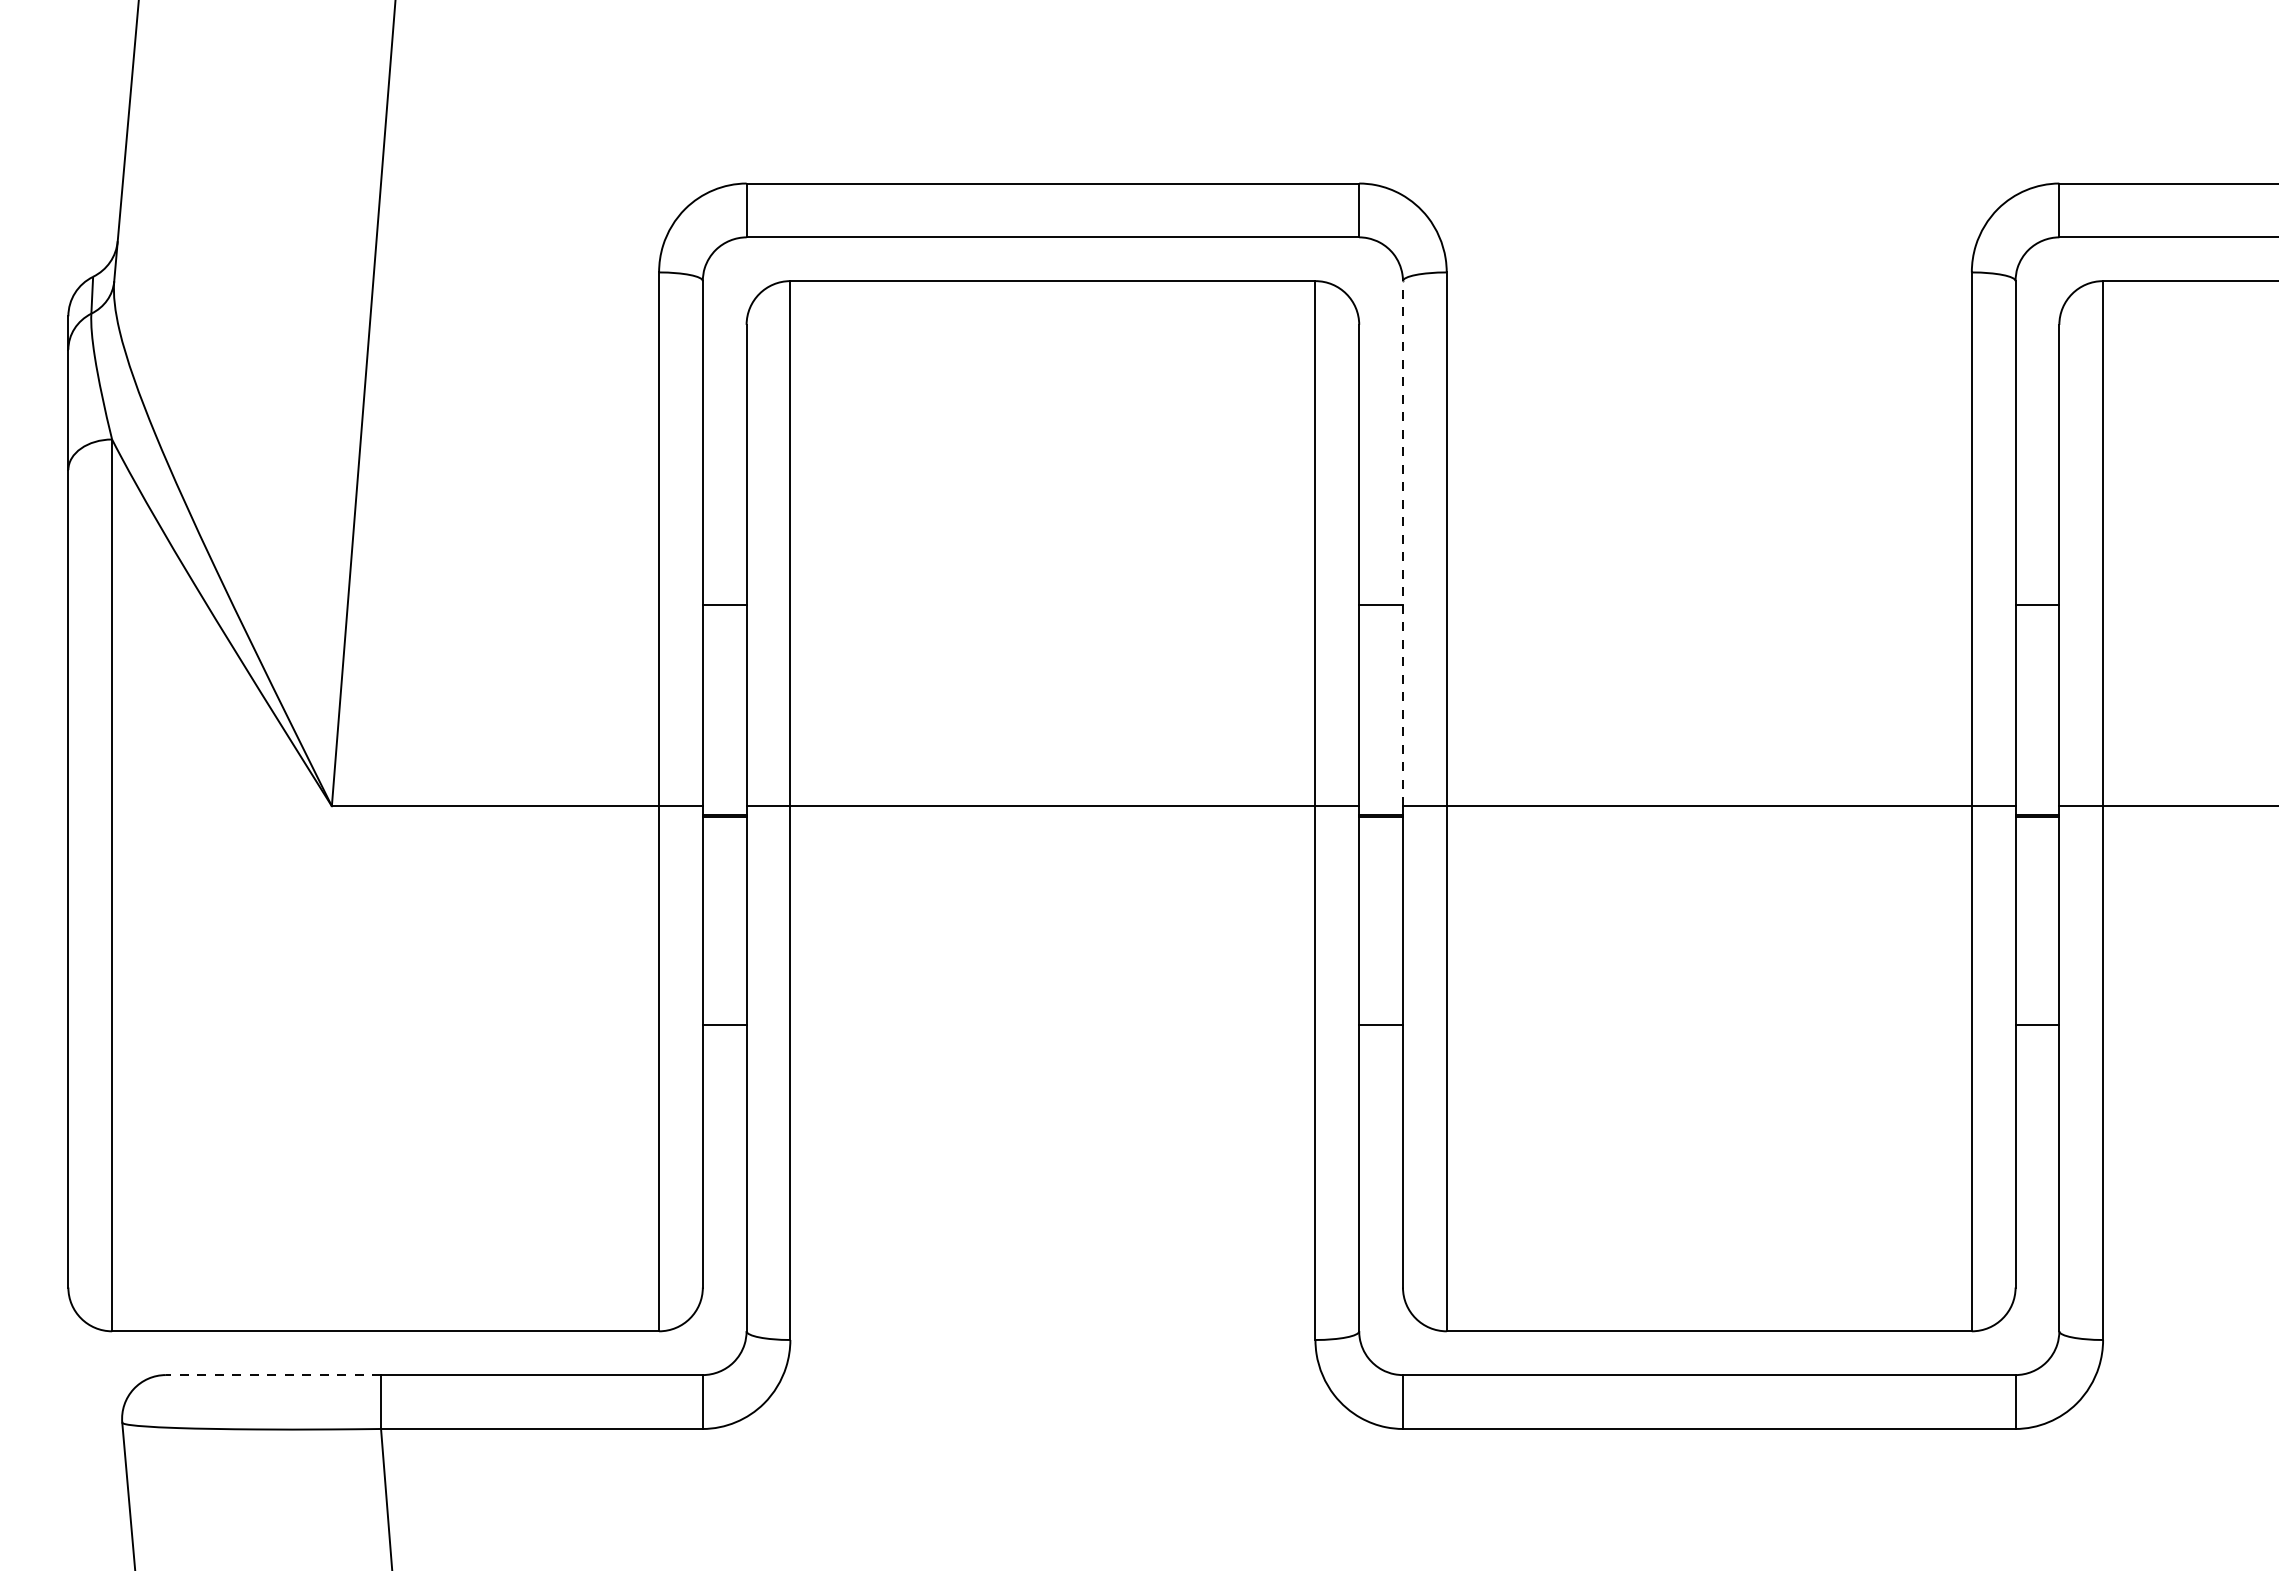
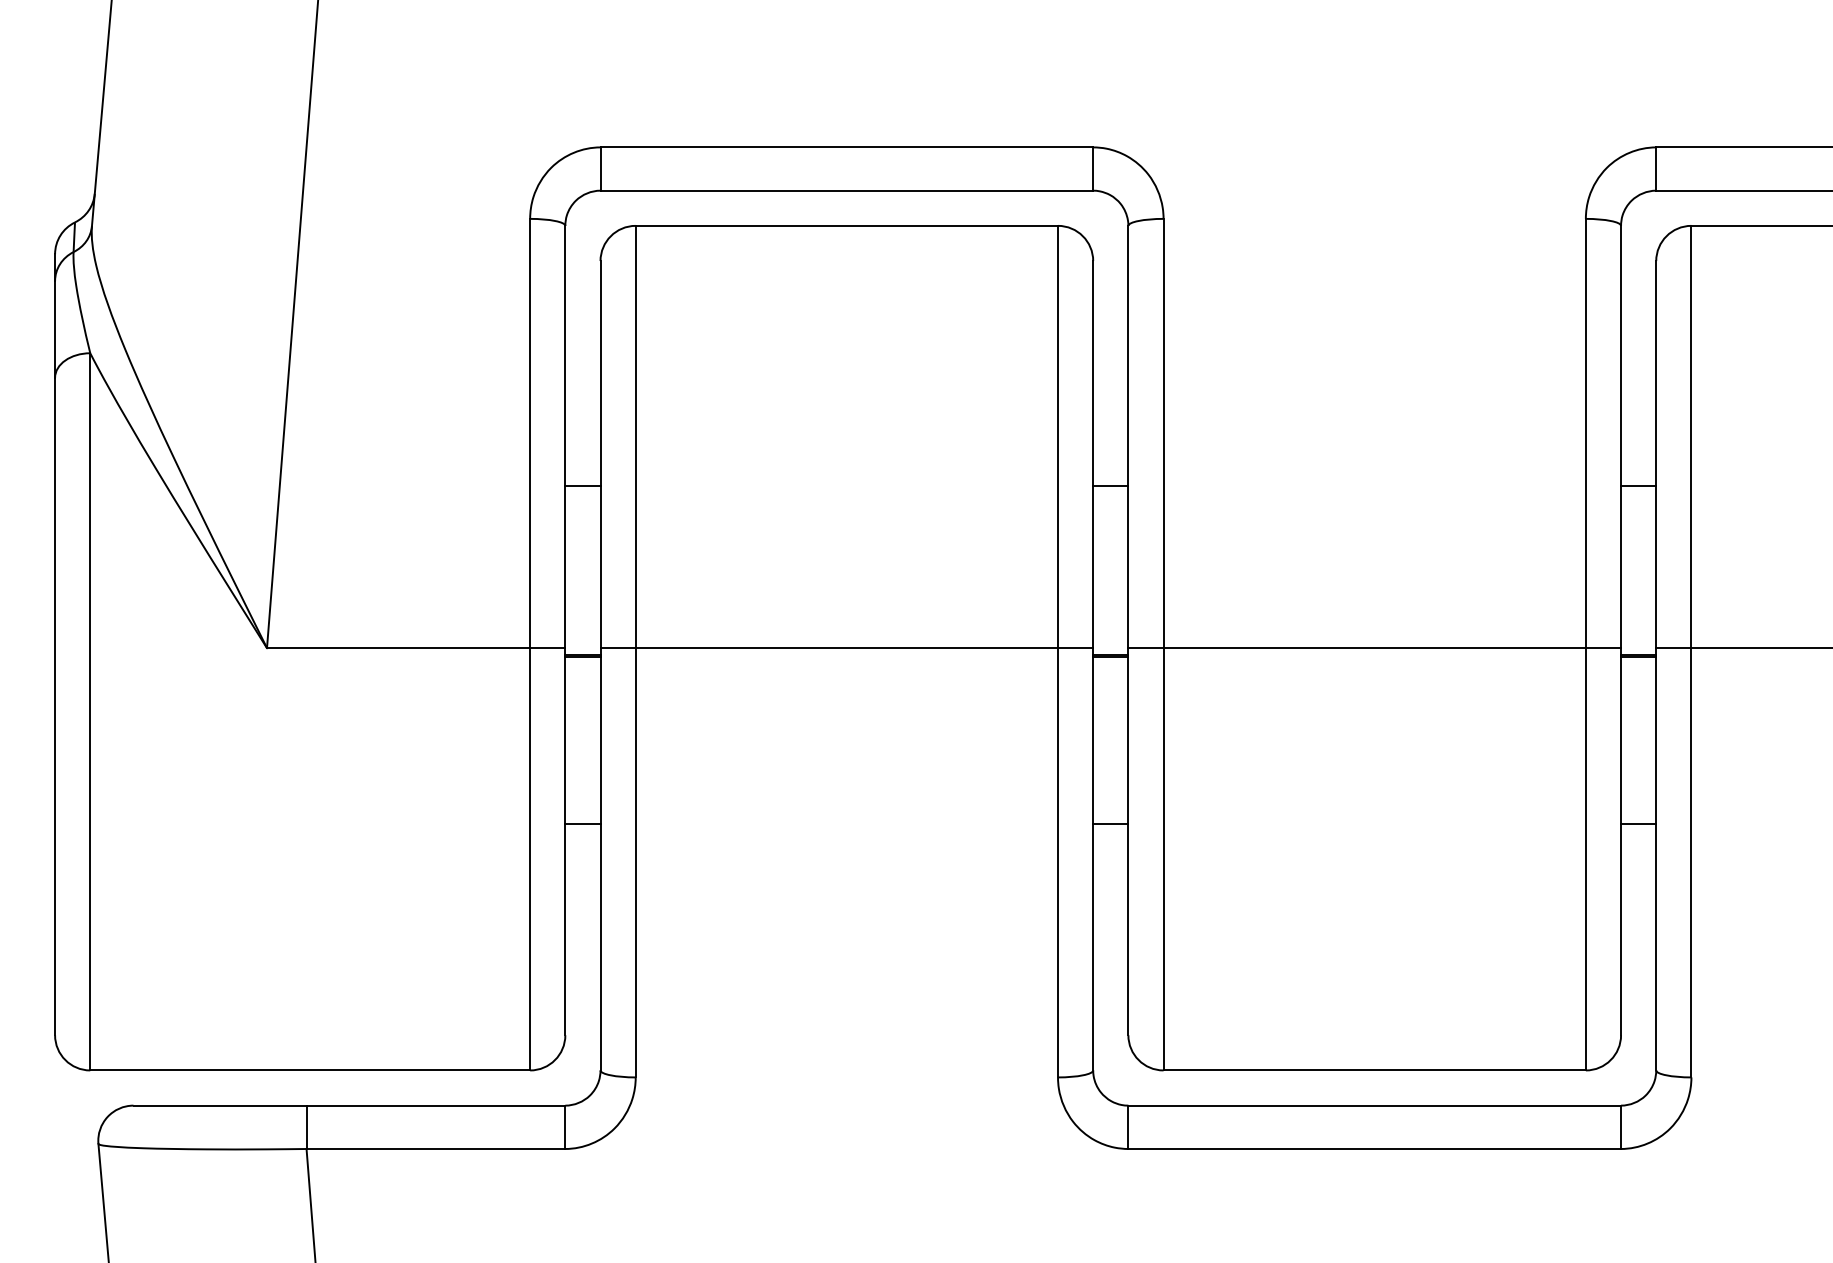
line: (1402, 543) -> (1128, 436), dashed -> solid
line: (273, 1375) -> (220, 1105), dashed -> solid

